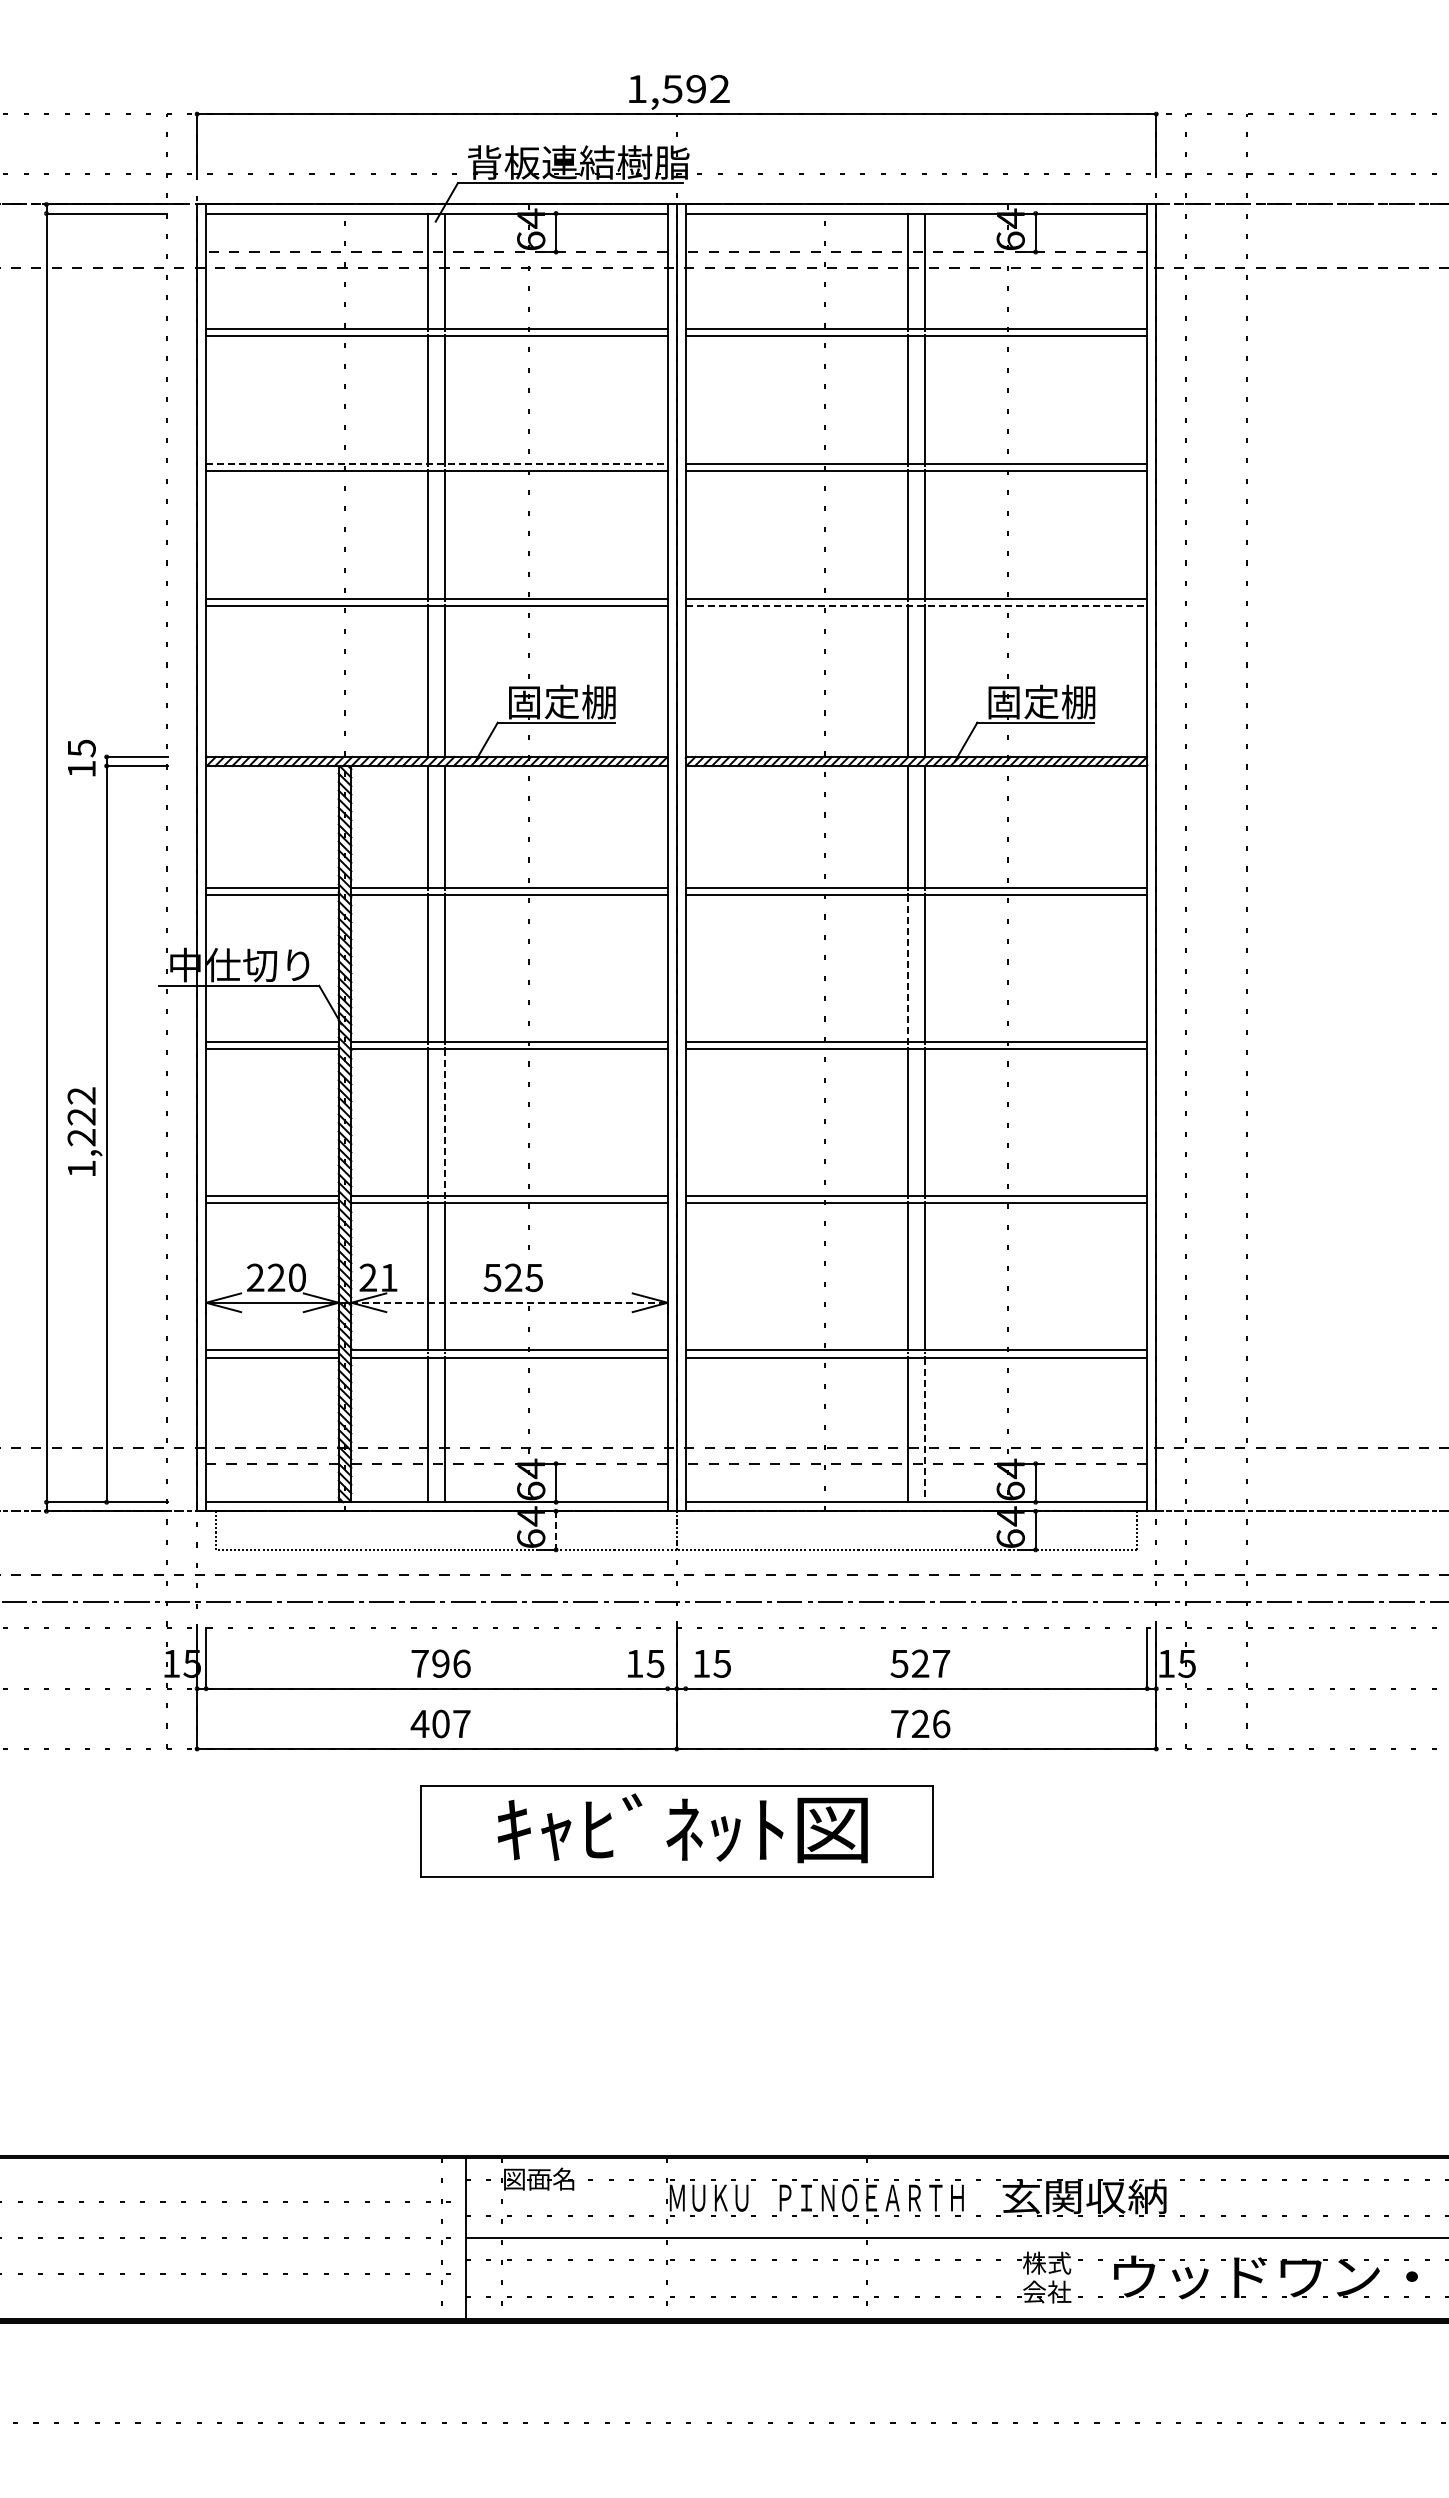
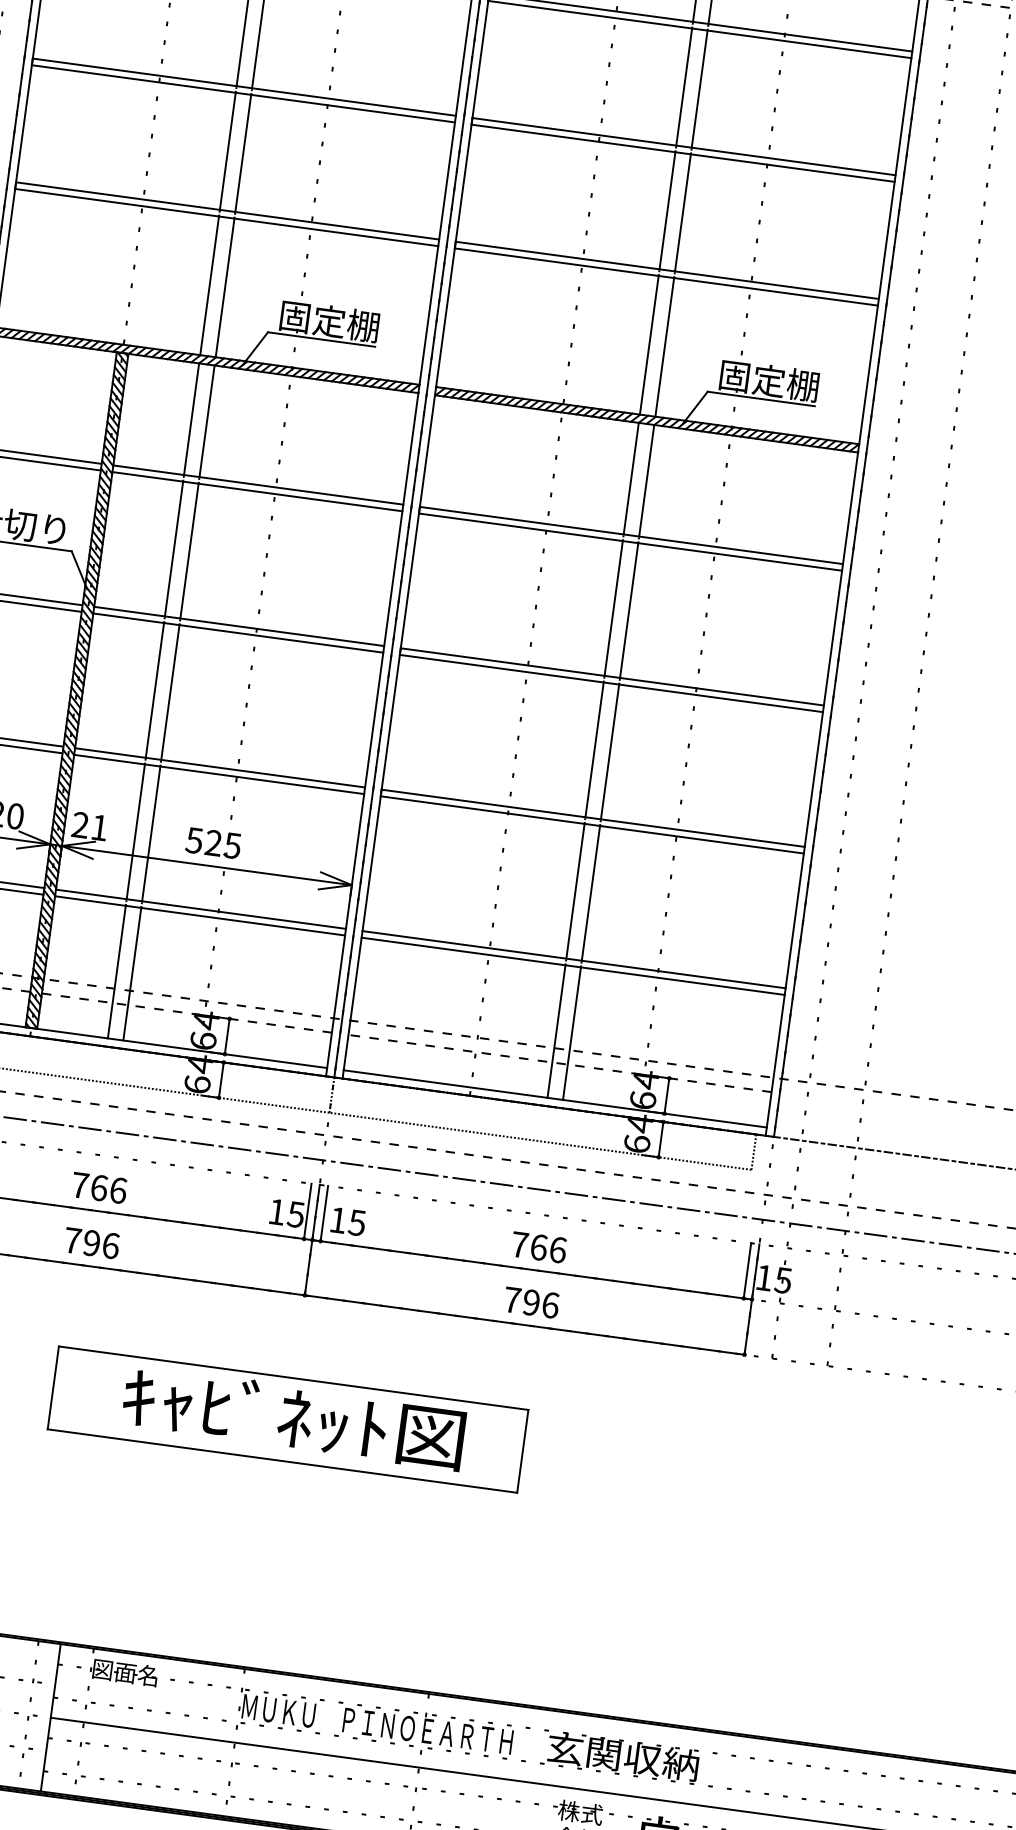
line: (436, 463) -> (243, 87), dashed -> solid
line: (916, 605) -> (666, 276), dashed -> solid
line: (908, 968) -> (614, 608), dashed -> solid
line: (445, 1122) -> (170, 692), dashed -> solid
line: (510, 1302) -> (207, 865), dashed -> solid
line: (924, 1430) -> (571, 1034), dashed -> solid
line: (556, 1531) -> (221, 1081), dashed -> solid
line: (667, 1658) -> (307, 1211), added
line: (685, 1658) -> (324, 1213), added
text: (440, 1663) -> (98, 1187), 796 -> 766
text: (920, 1663) -> (538, 1247), 527 -> 766
text: (440, 1723) -> (91, 1242), 407 -> 796
text: (920, 1724) -> (531, 1303), 726 -> 796
part: (676, 1831) -> (287, 1419), moved

